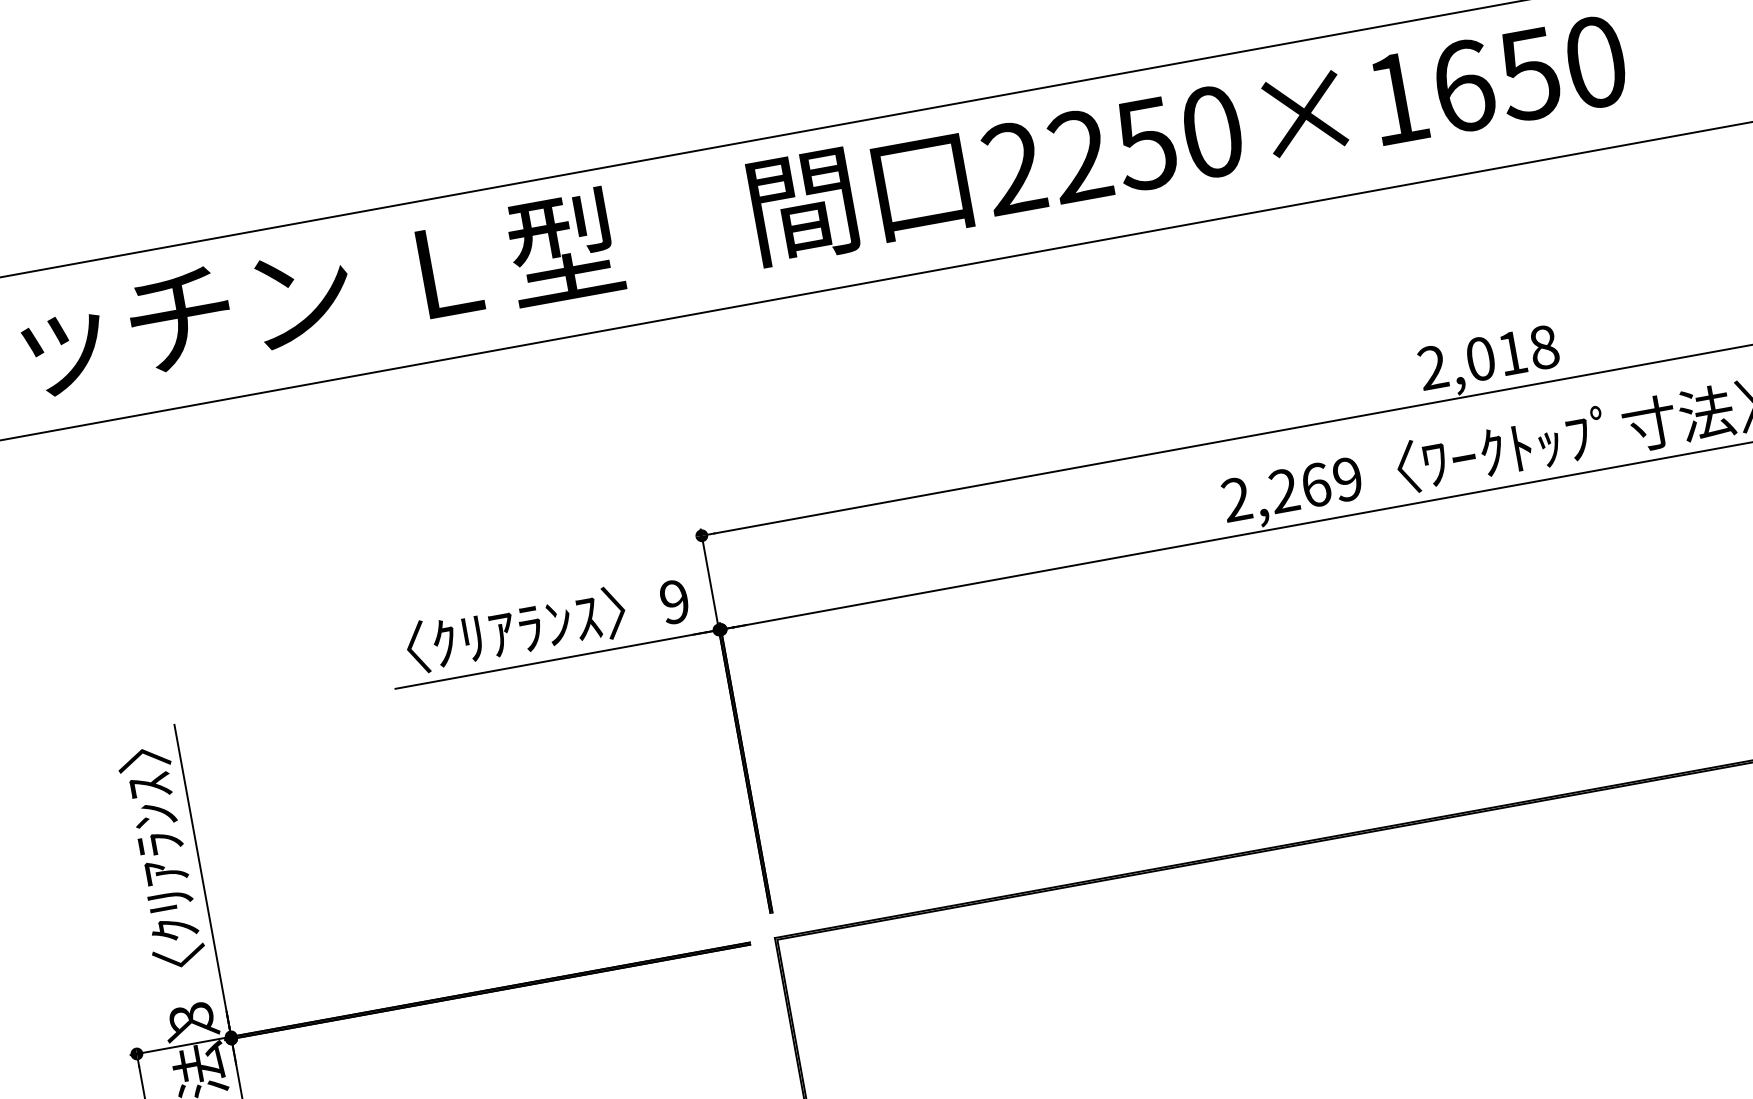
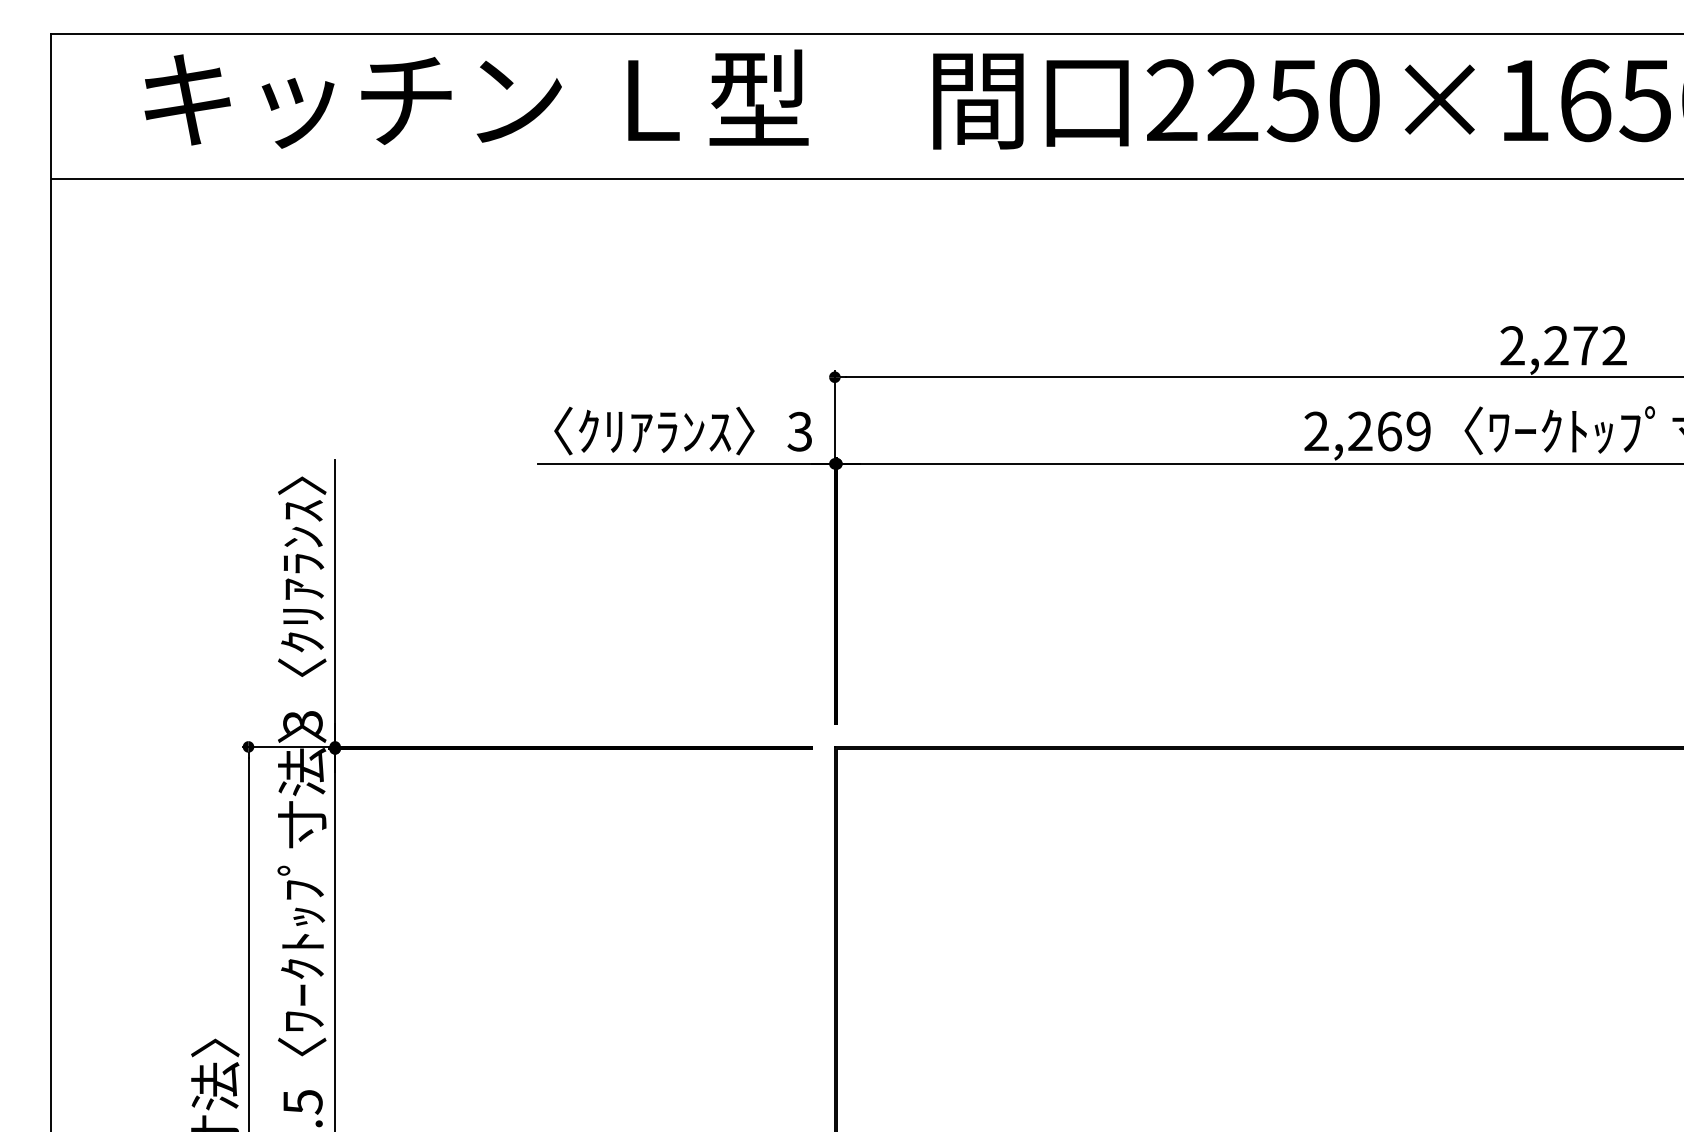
text: (1512, 352) -> (1585, 345), 2,018 -> 2,272
text: (674, 601) -> (799, 431), 9 -> 3

